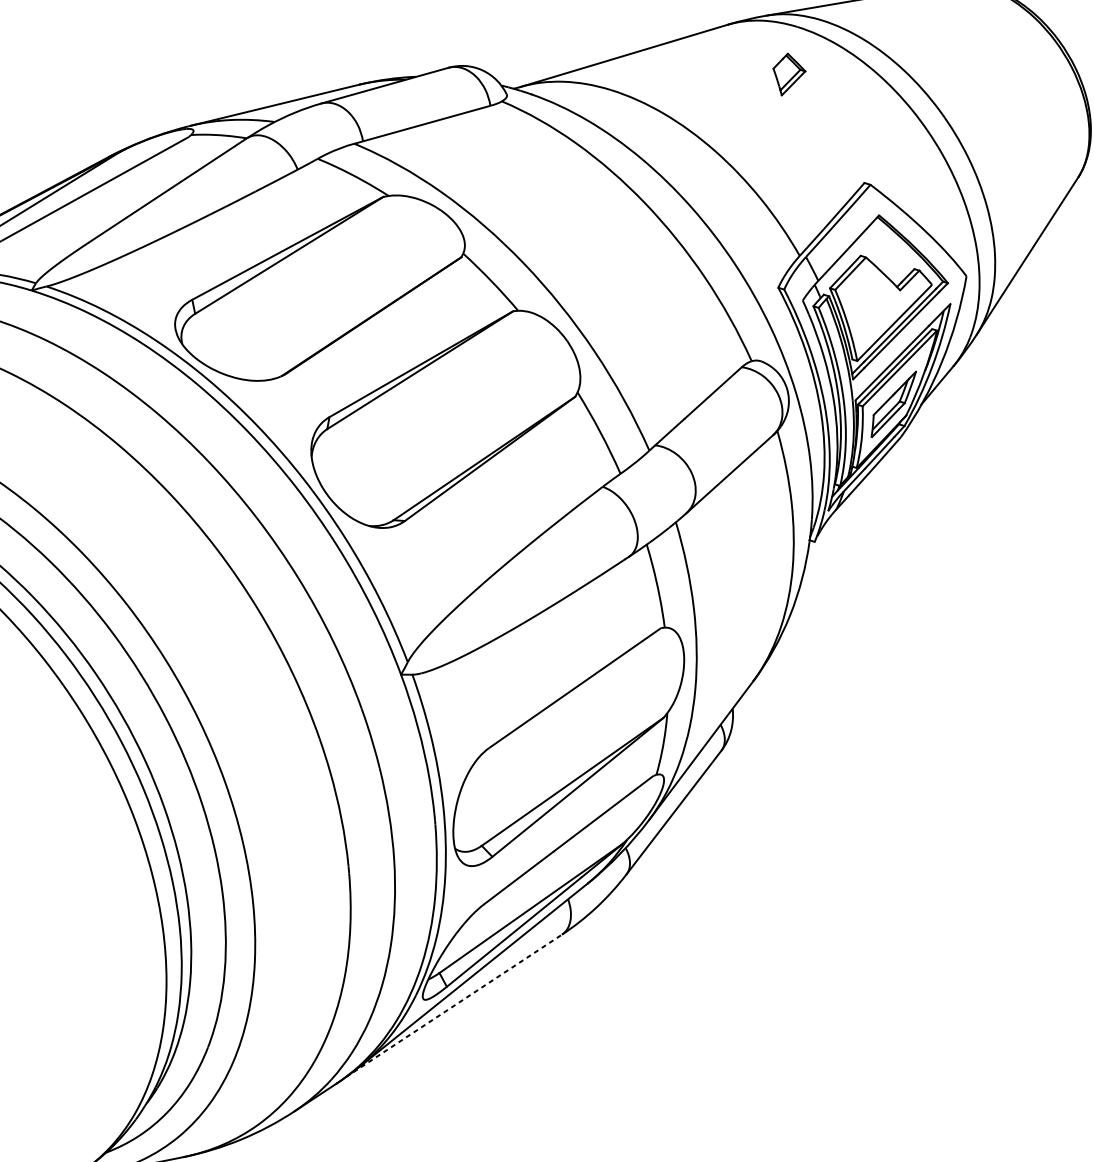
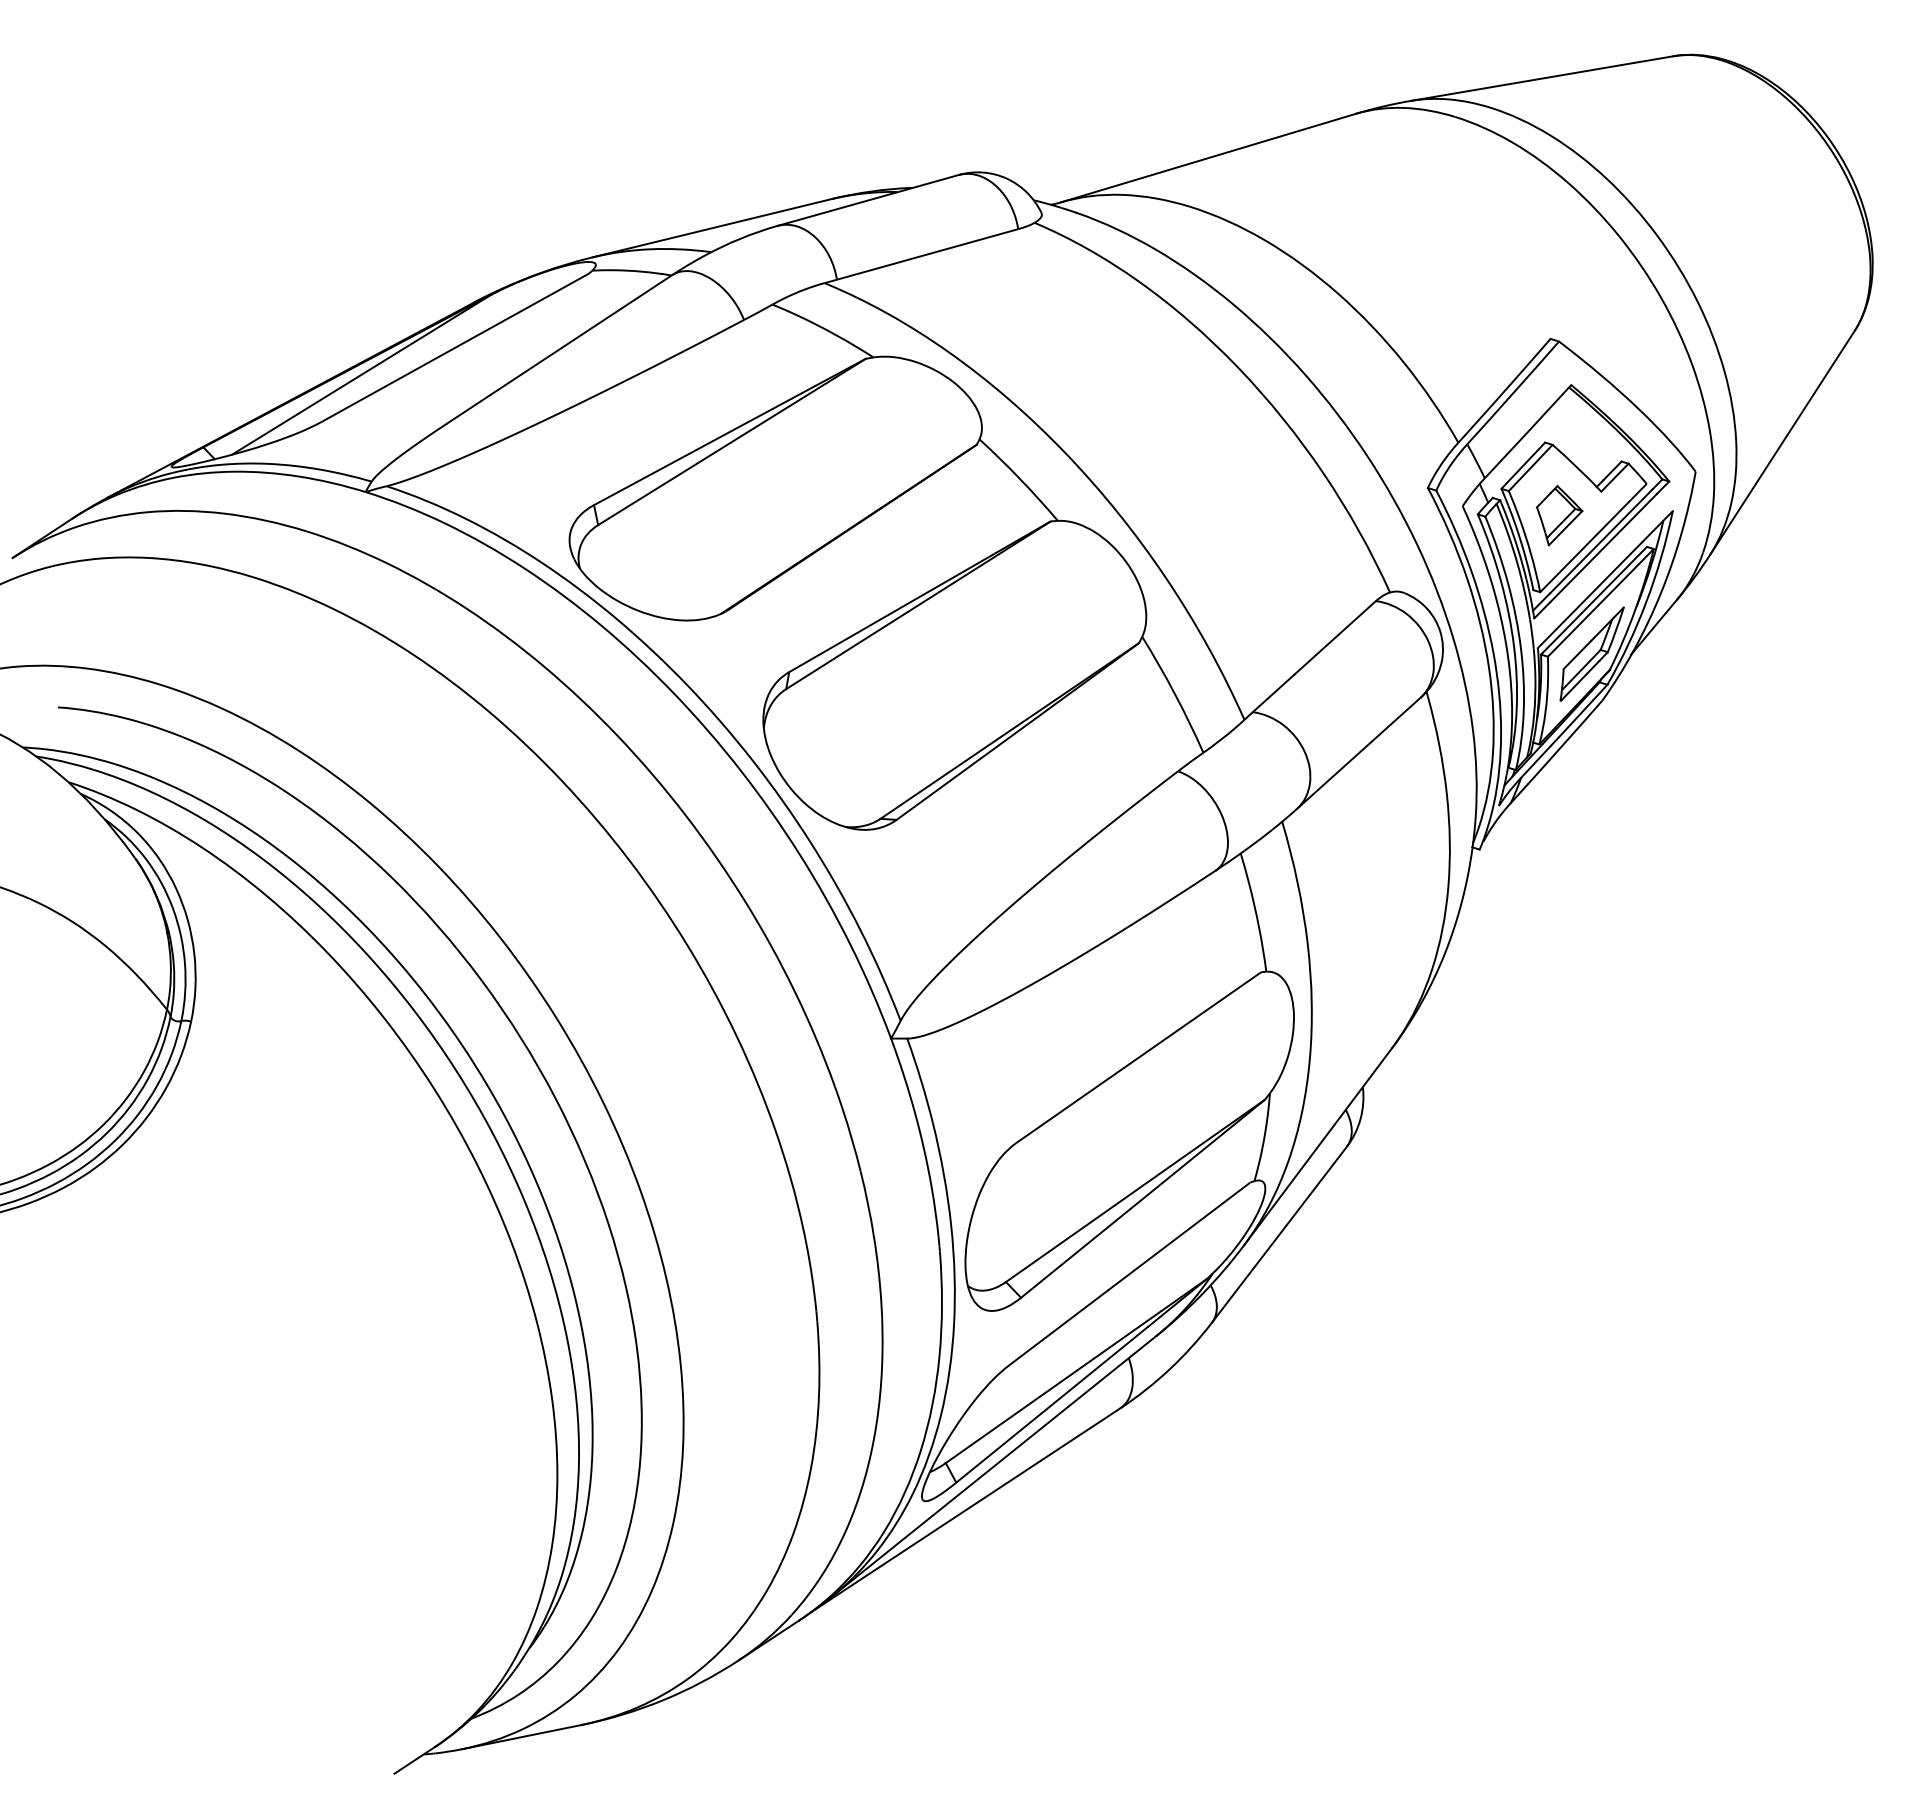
part: (789, 74) -> (1559, 515), moved
line: (454, 1005) -> (966, 1509), dashed -> solid

